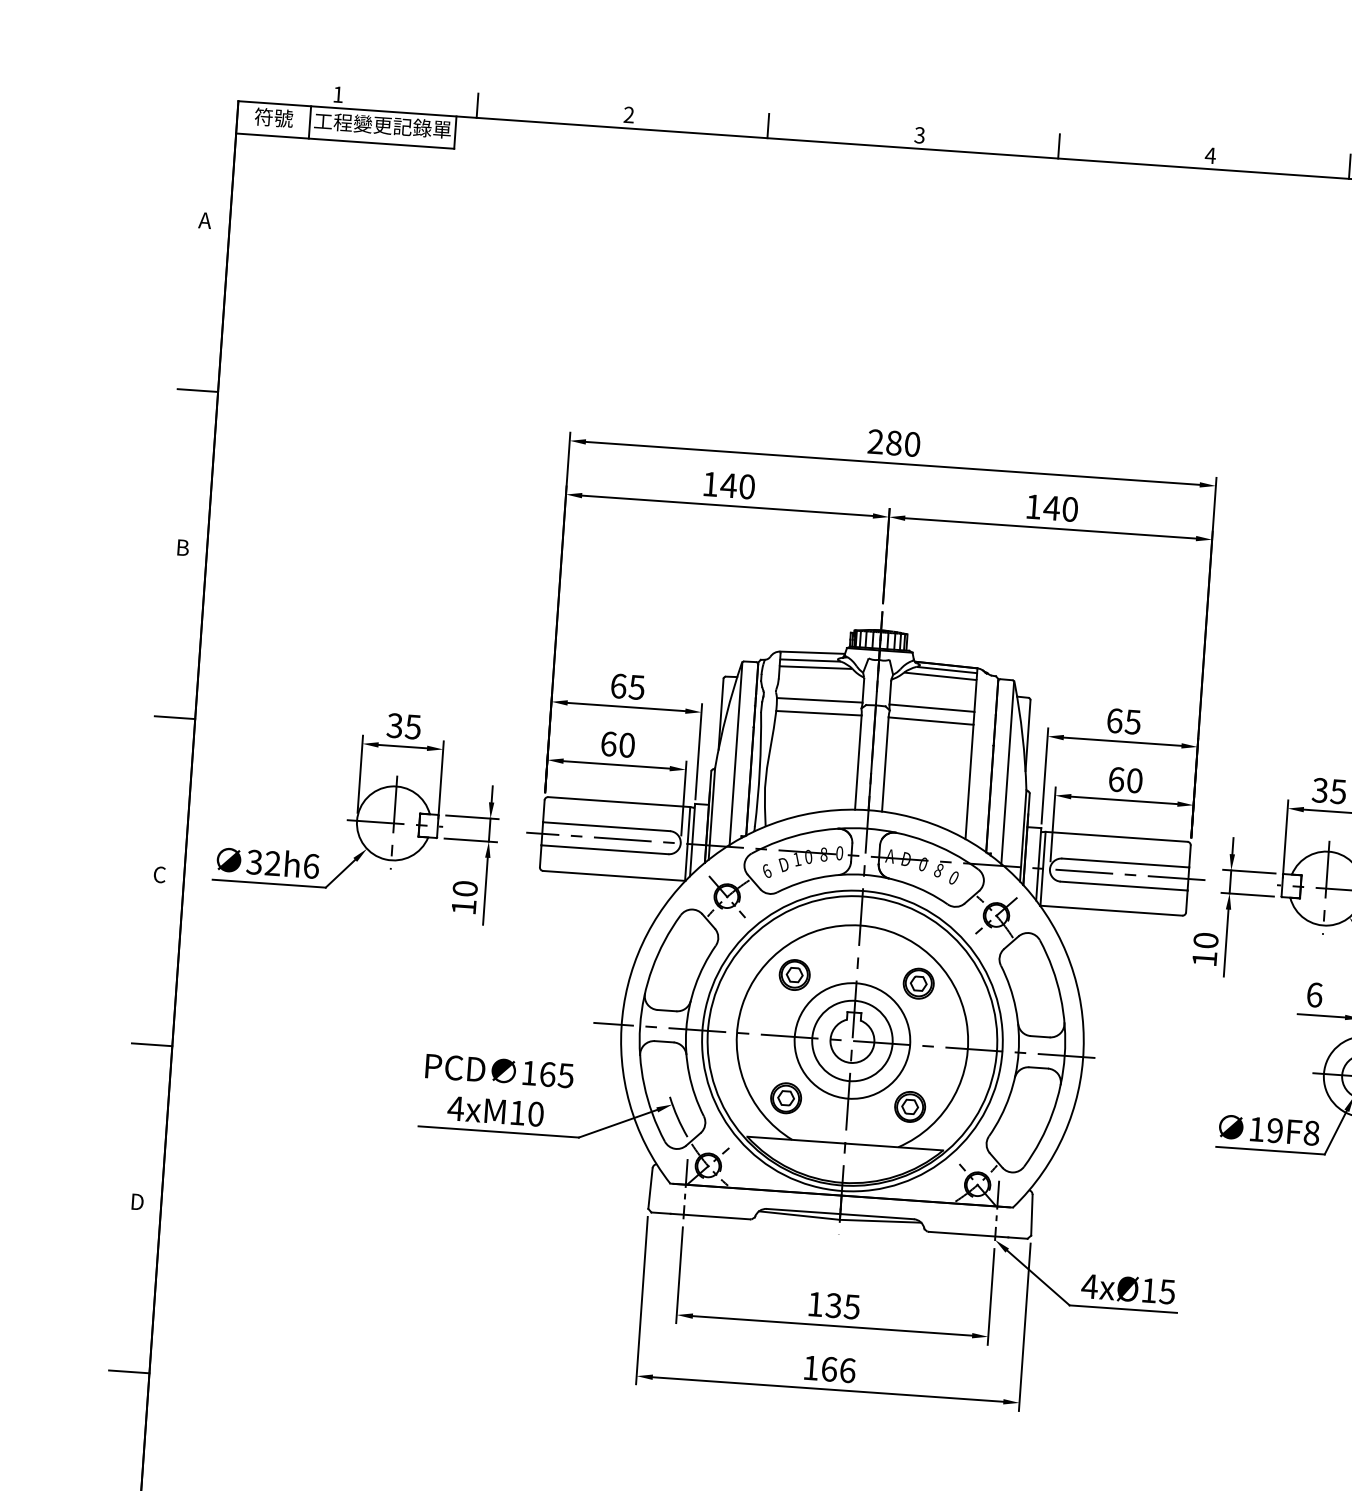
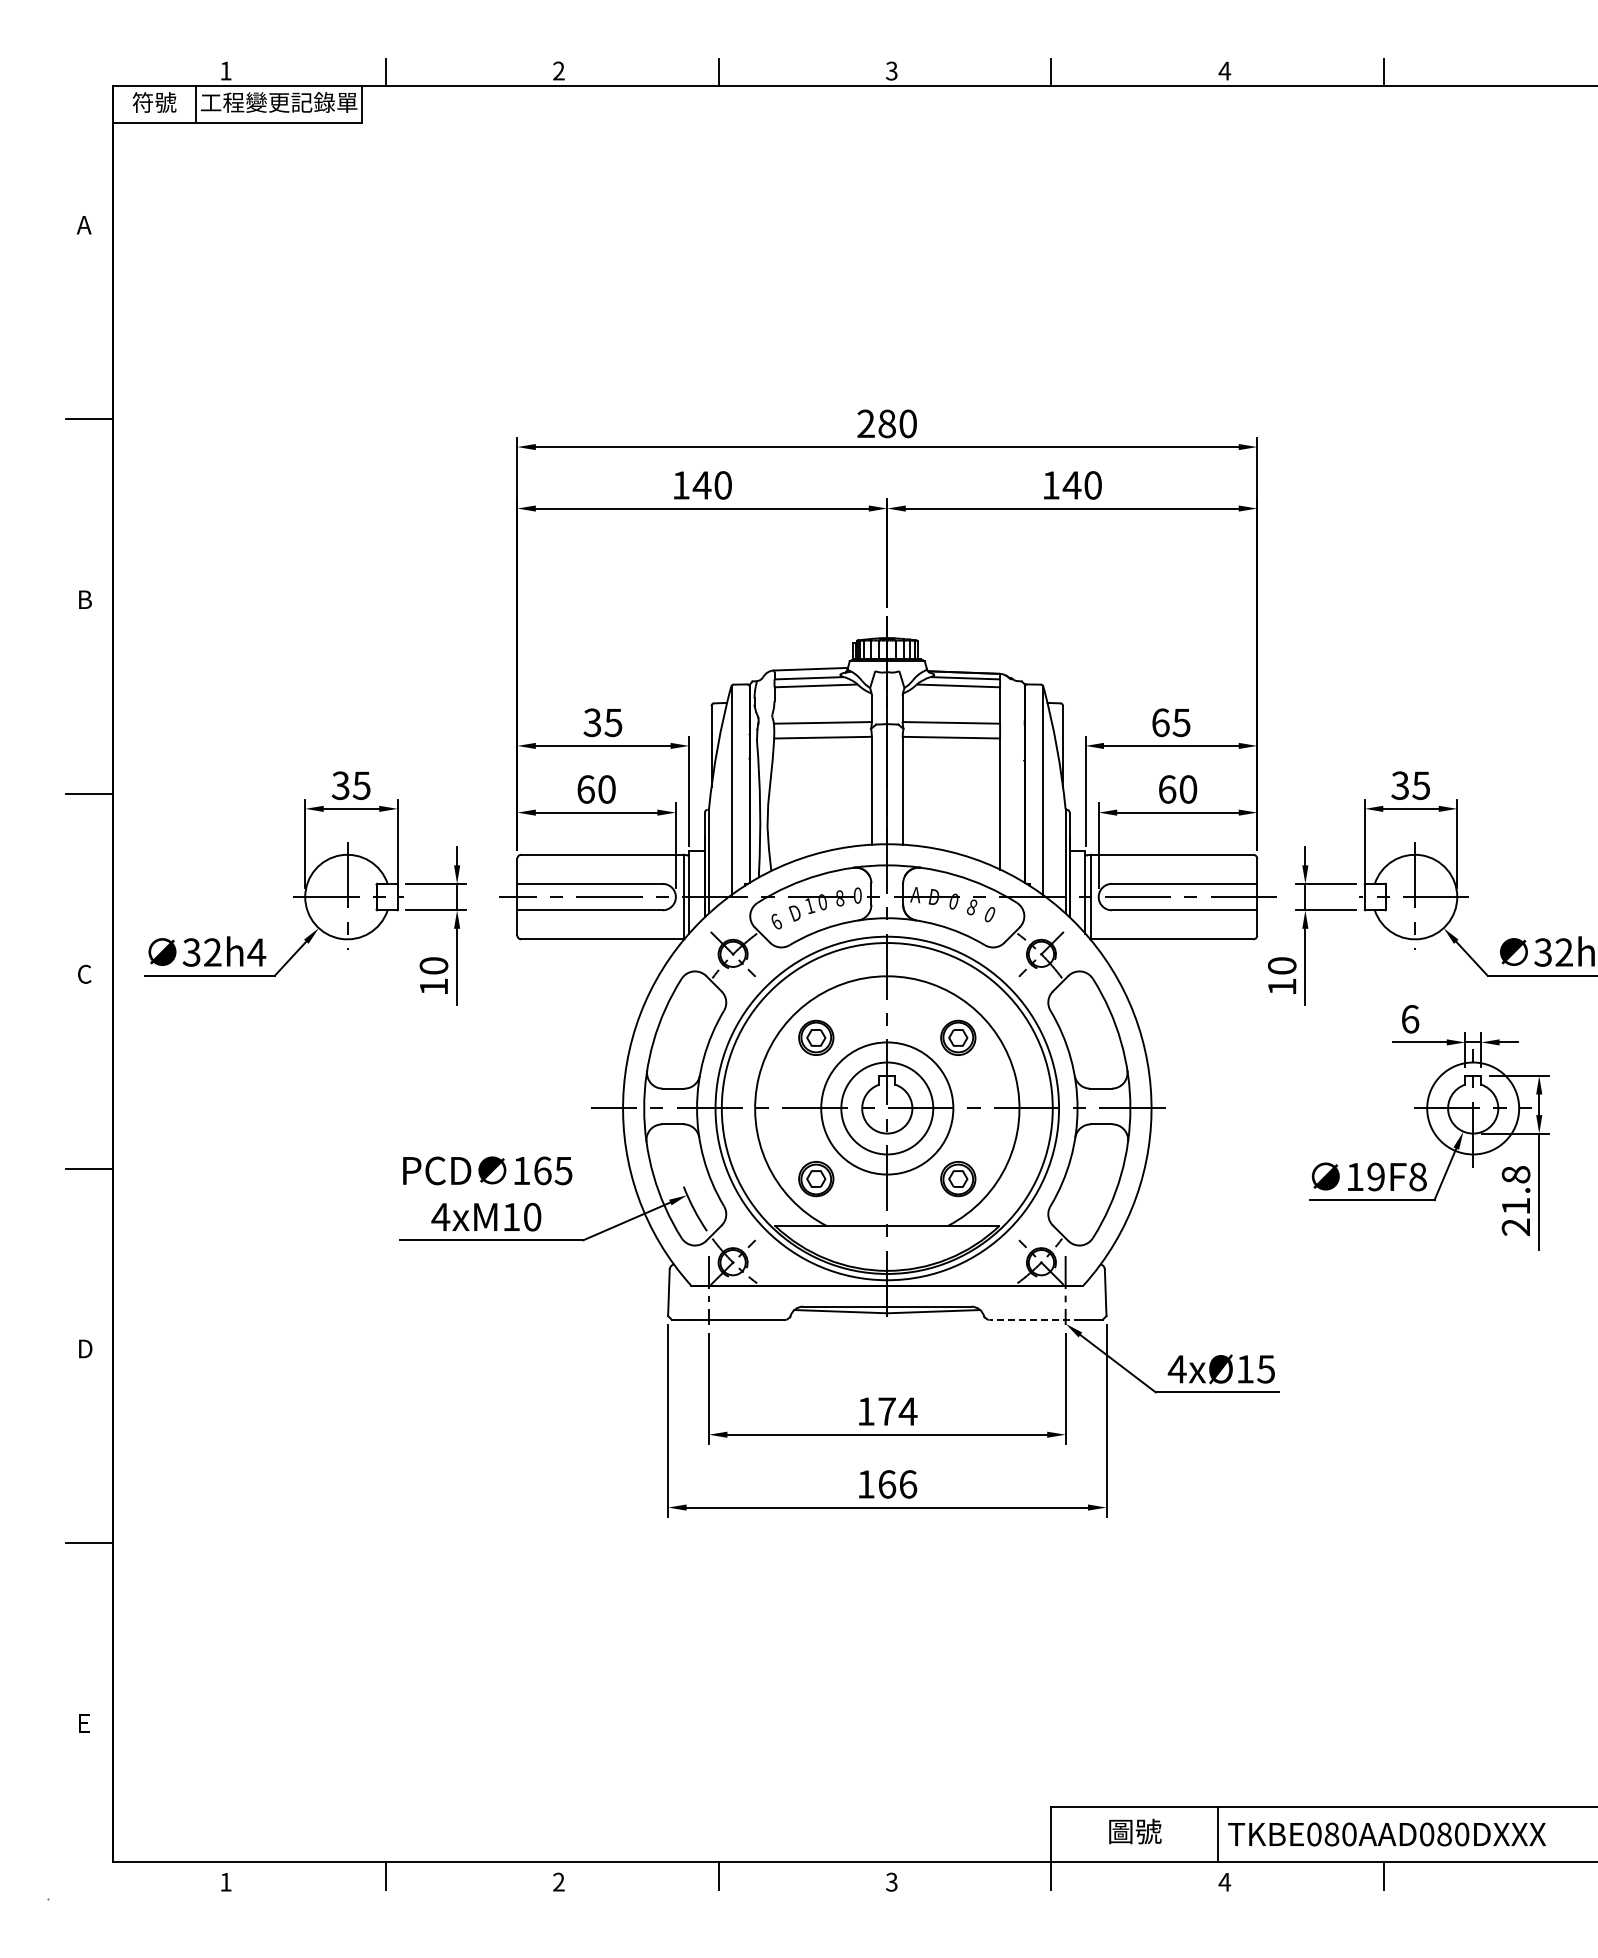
text: (618, 685) -> (592, 722), 65 -> 35
text: (311, 866) -> (256, 952), 32h6 -> 32h4
line: (968, 1234) -> (1035, 1319), solid -> dashed
text: (842, 1306) -> (897, 1411), 135 -> 174

